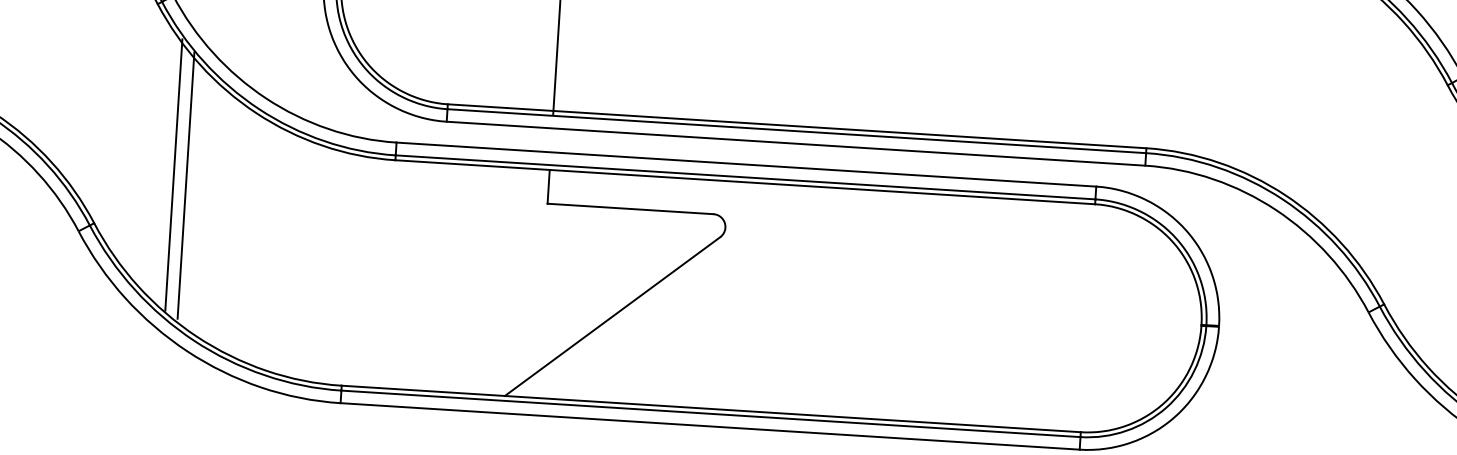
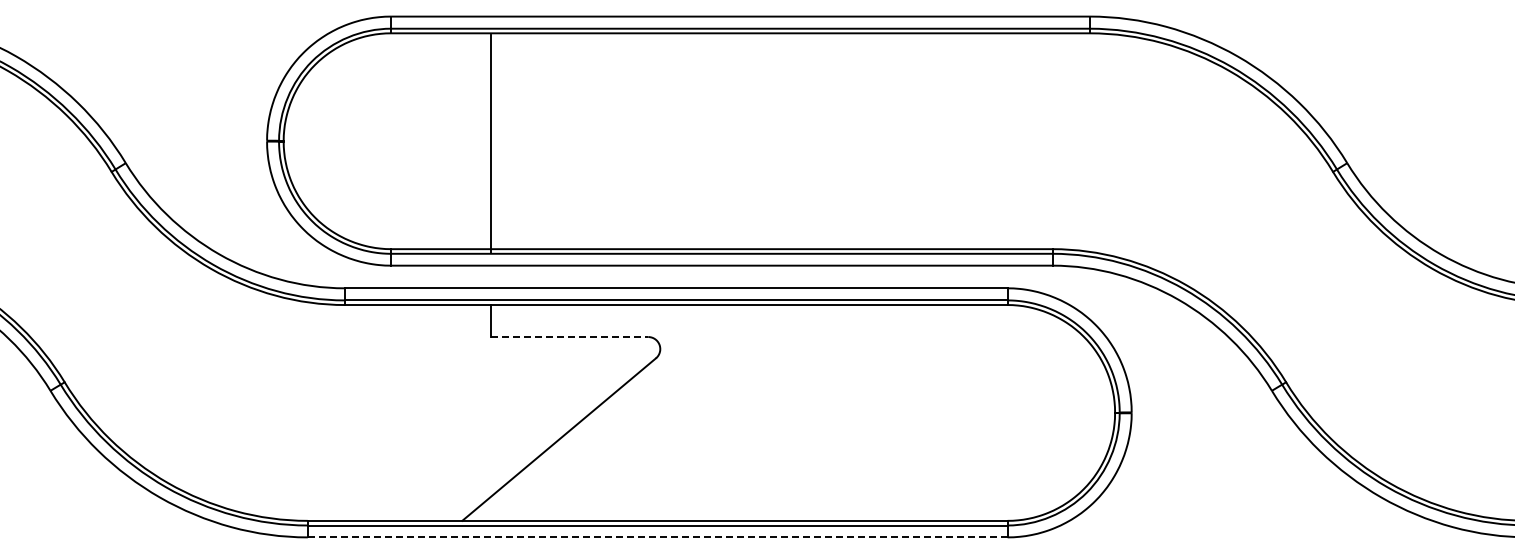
line: (173, 174) -> (136, 331), removed
line: (186, 185) -> (149, 341), removed
line: (630, 209) -> (569, 337), solid -> dashed
line: (709, 426) -> (657, 537), solid -> dashed

